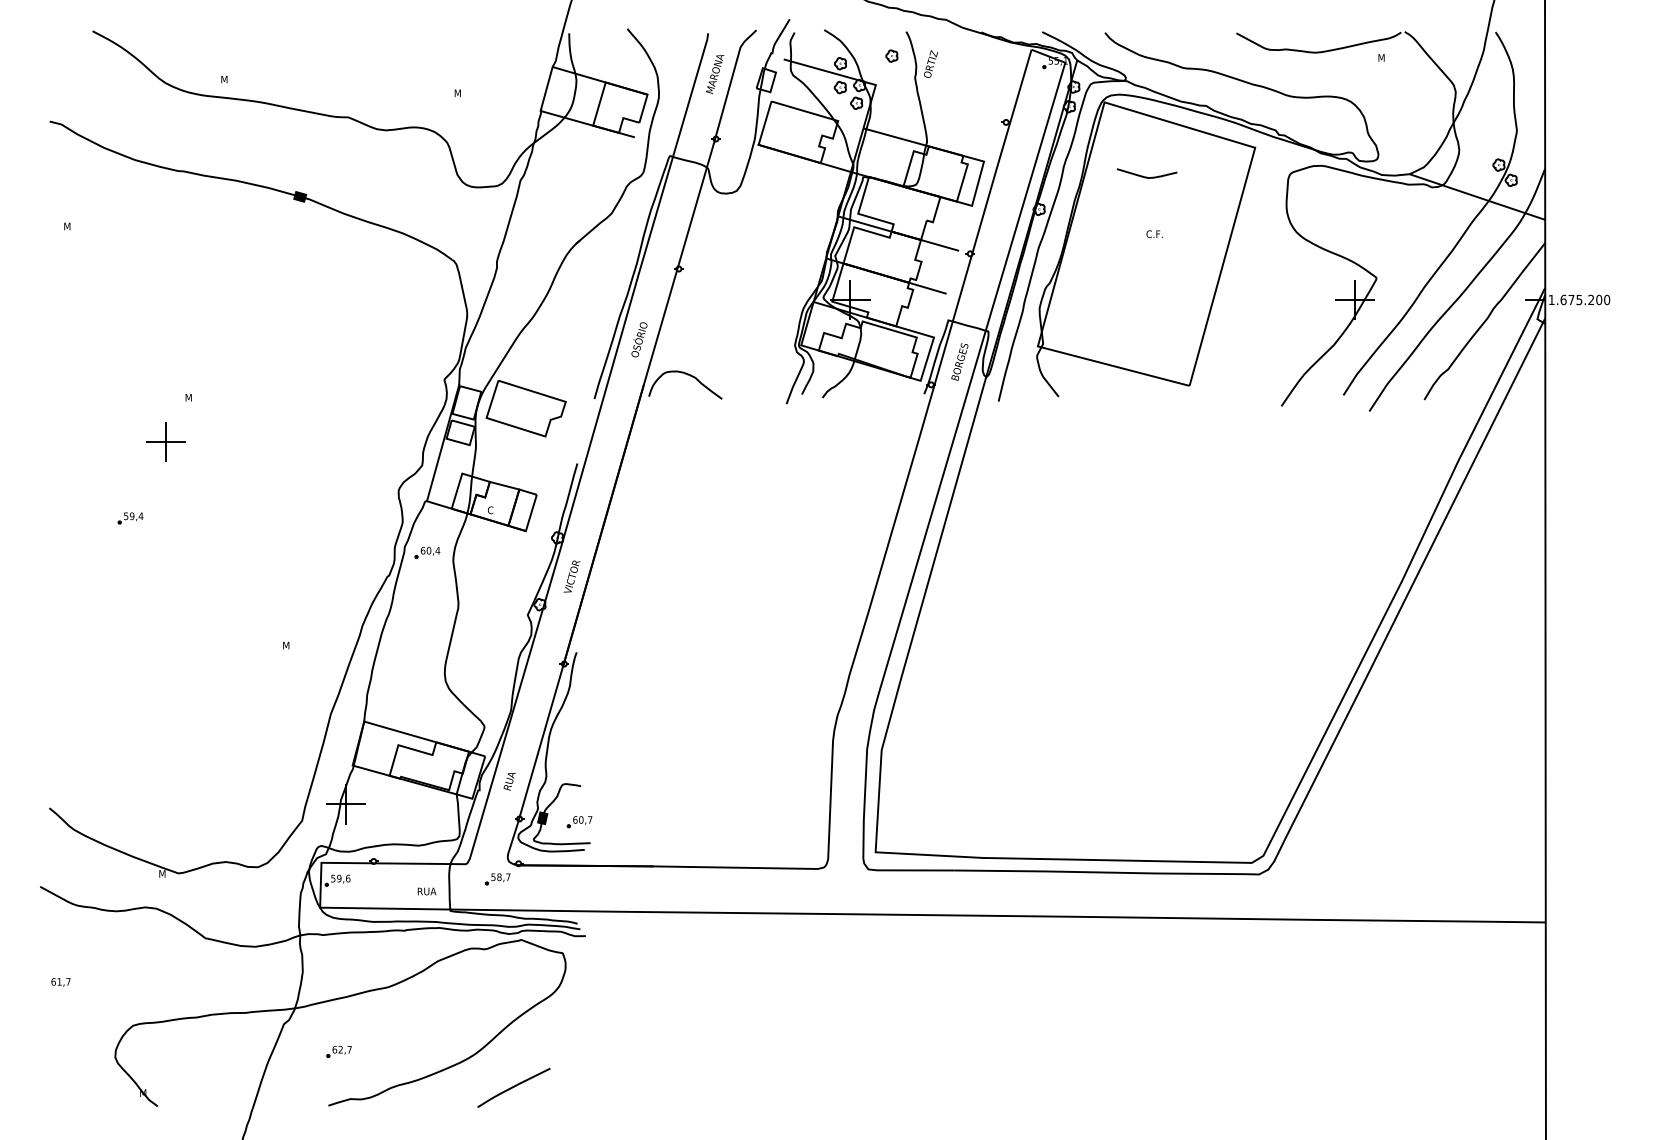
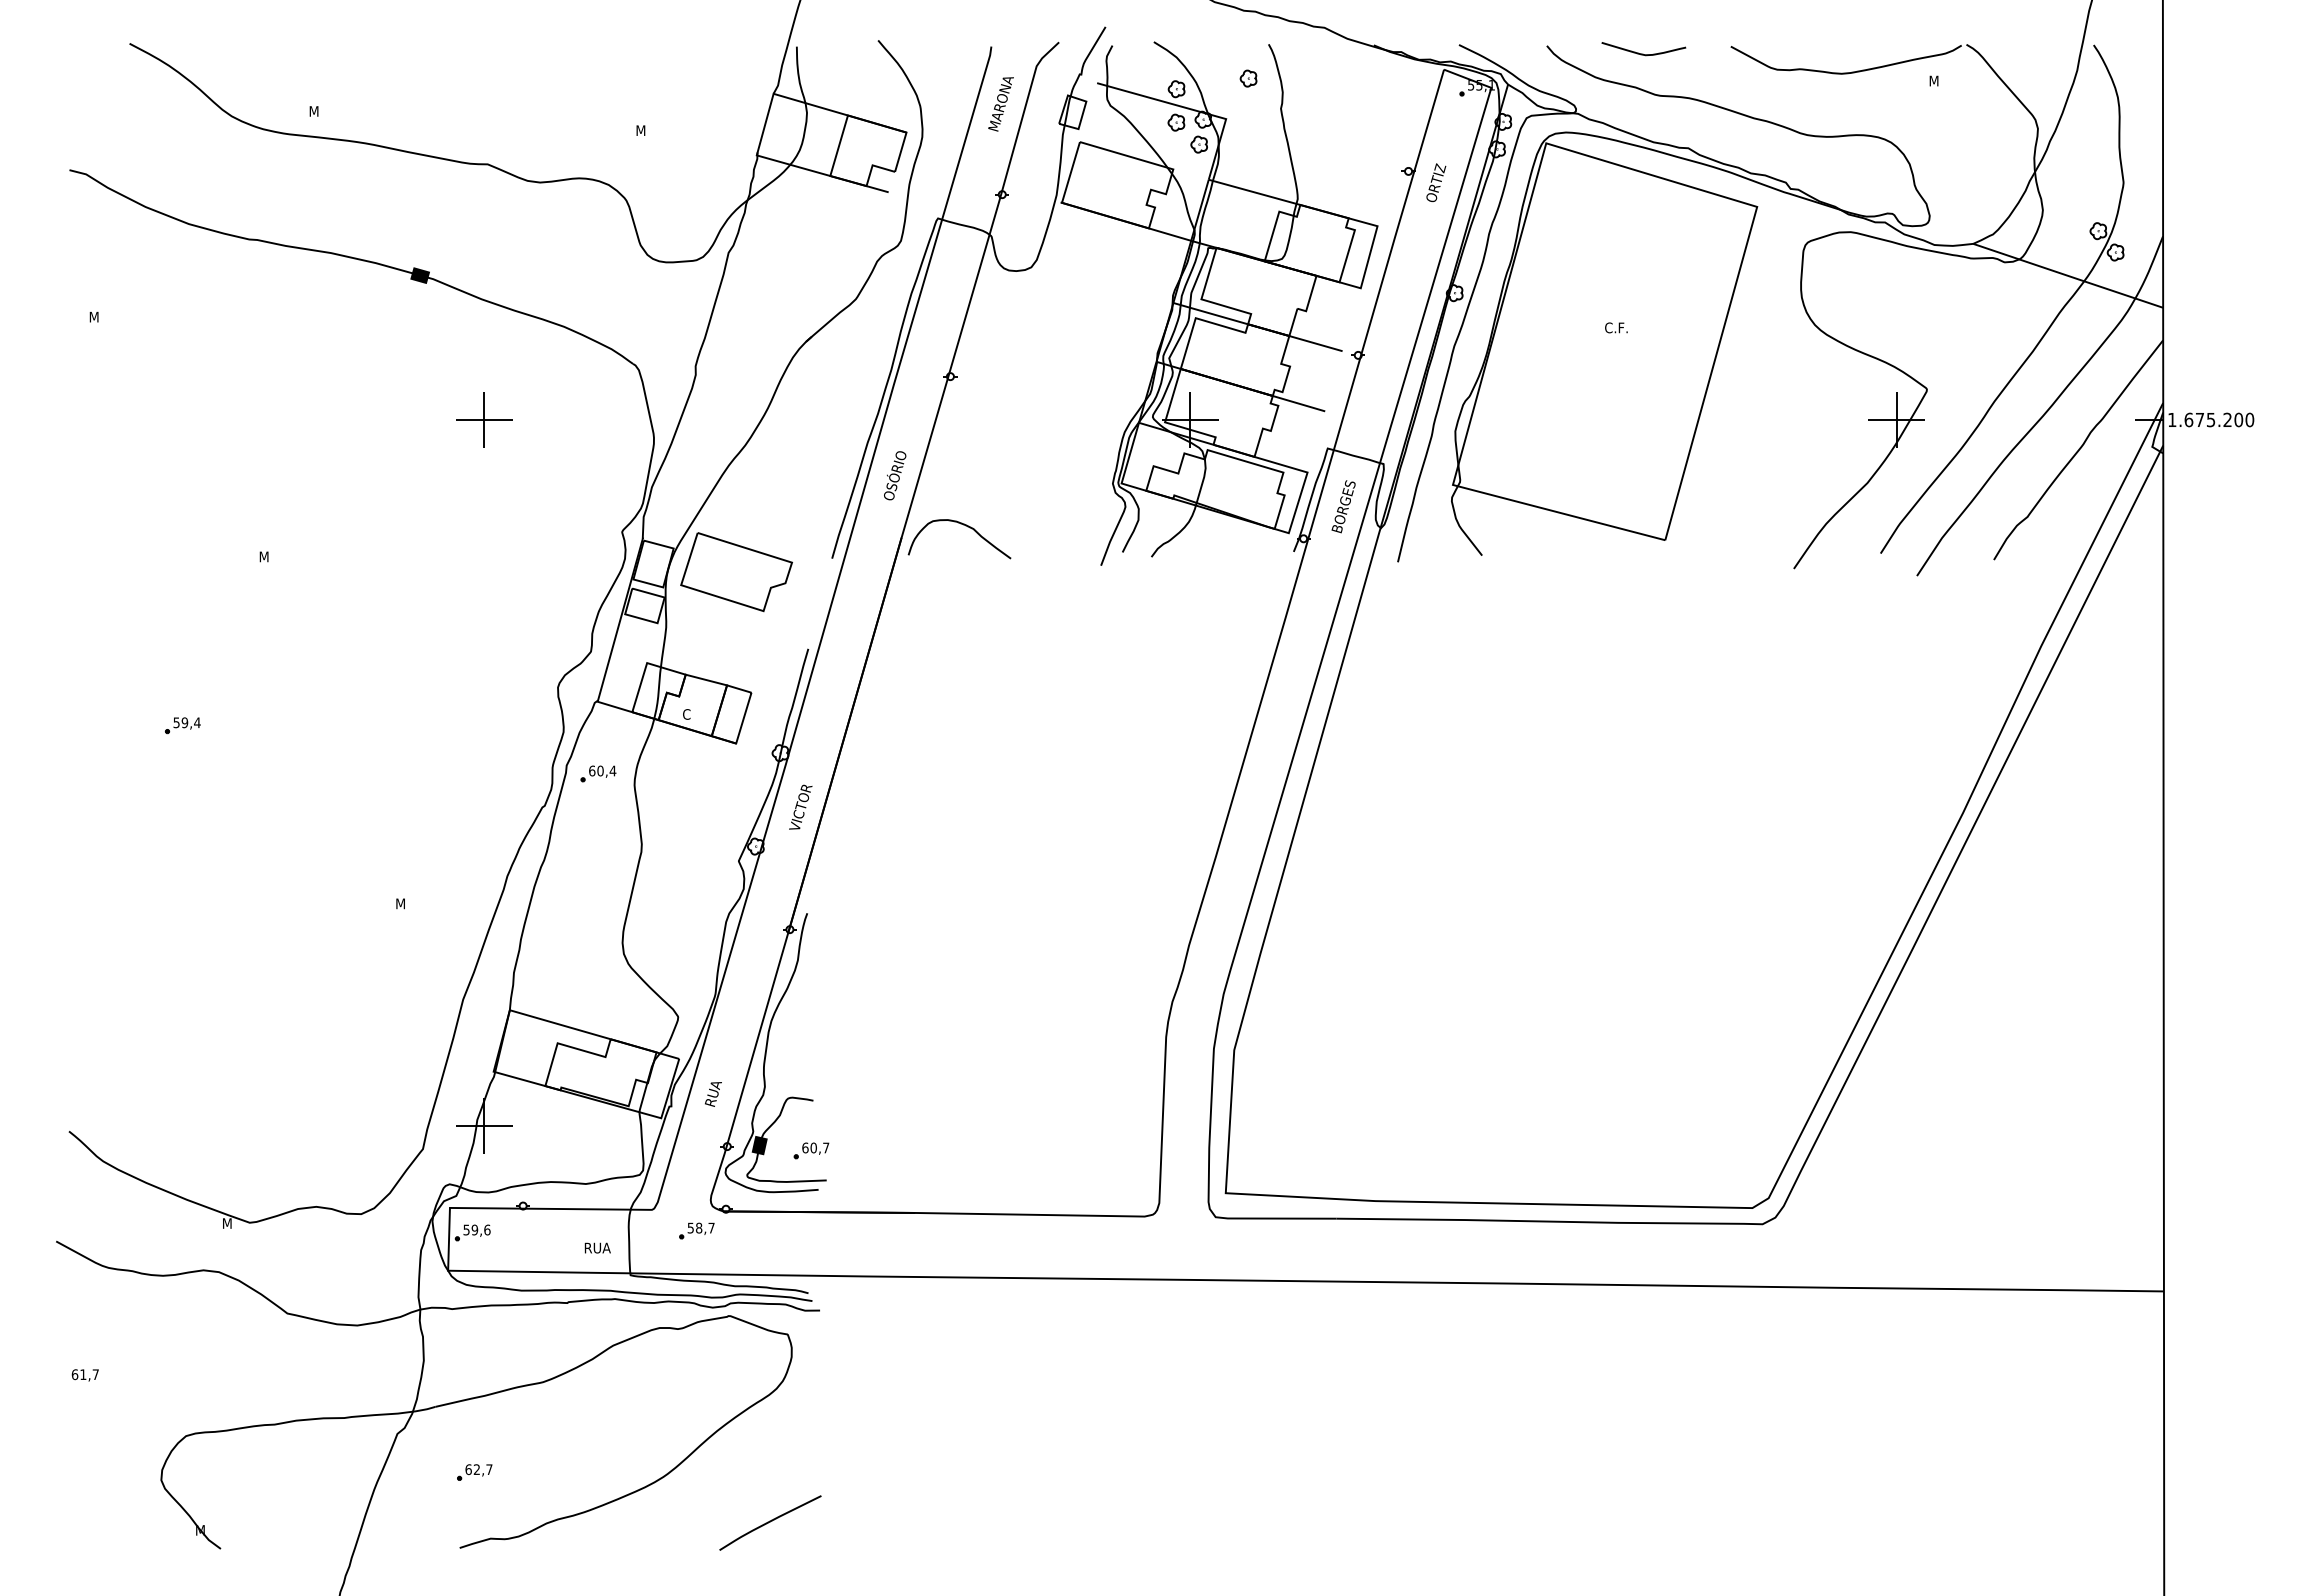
text: (931, 63) -> (1436, 182), moved
curve: (1146, 176) -> (1643, 53), moved
part: (166, 441) -> (484, 419), moved
curve: (513, 1087) -> (770, 1522), moved

